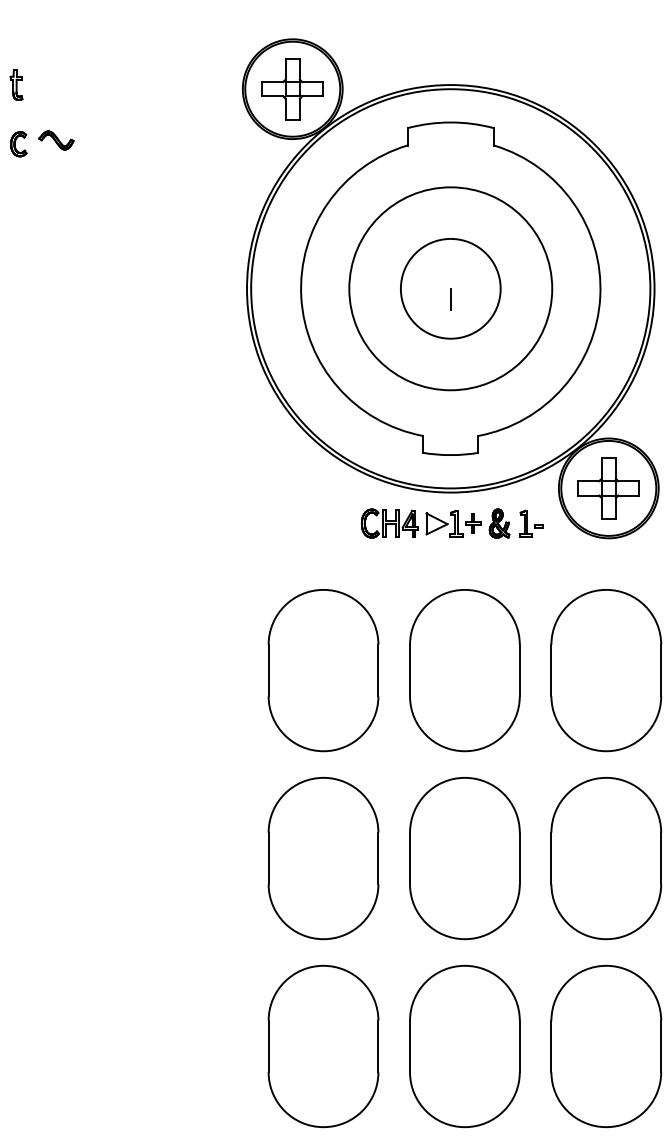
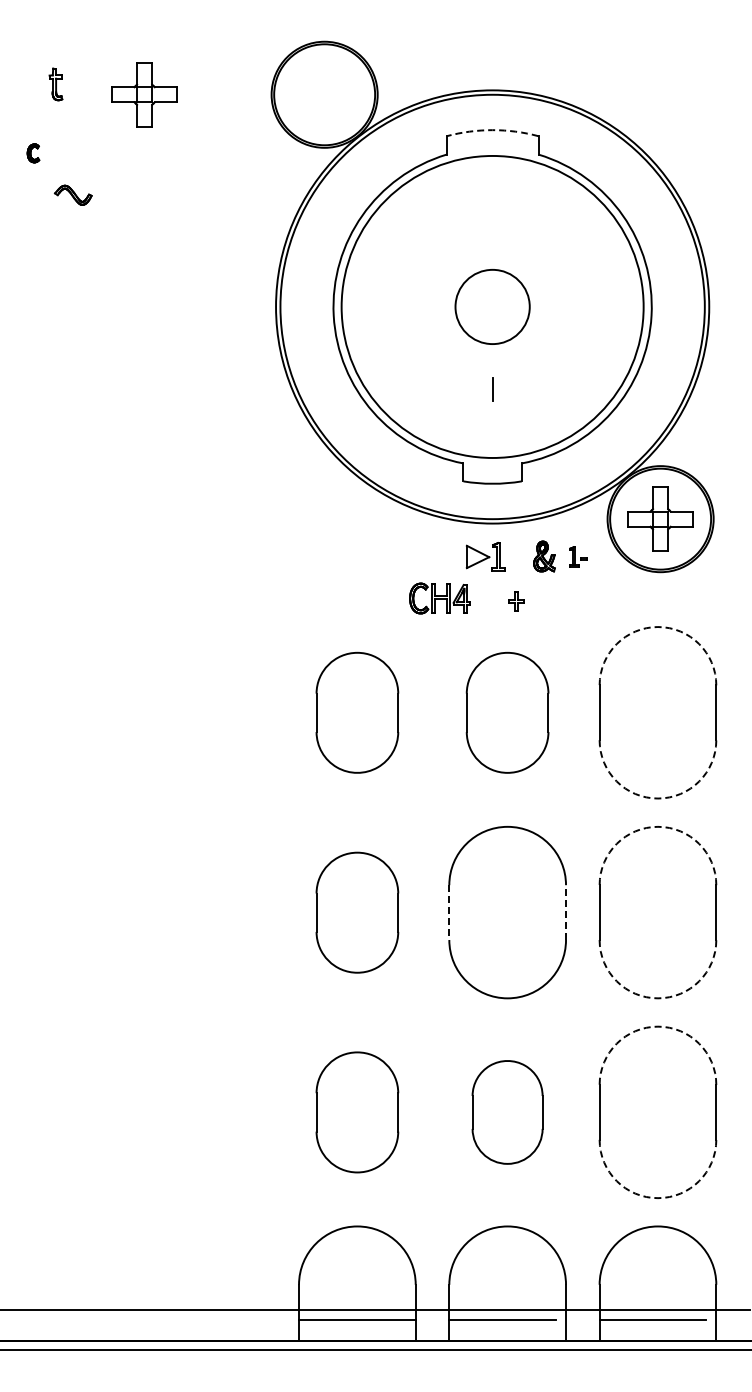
part: (16, 85) -> (55, 84), moved
part: (292, 88) -> (144, 94), moved
arc: (450, 122) -> (492, 130), solid -> dashed
part: (55, 139) -> (72, 194), moved
part: (18, 144) -> (33, 153), size x0.7
circle: (450, 288) -> (492, 306), size x0.7
circle: (450, 288) -> (492, 306), size x1.4
line: (450, 299) -> (492, 389), moved
part: (389, 523) -> (439, 598), moved
part: (473, 523) -> (516, 601), moved
part: (531, 523) -> (578, 556), size x0.7
arc: (605, 590) -> (657, 627), solid -> dashed
part: (323, 670) -> (357, 712), size x0.7
part: (464, 670) -> (507, 712), size x0.7
arc: (605, 751) -> (657, 798), solid -> dashed
arc: (605, 777) -> (657, 826), solid -> dashed
part: (323, 858) -> (357, 912), size x0.7
line: (520, 858) -> (566, 912), solid -> dashed
line: (410, 859) -> (449, 913), solid -> dashed
arc: (605, 939) -> (657, 998), solid -> dashed
arc: (605, 965) -> (657, 1026), solid -> dashed
part: (323, 1046) -> (357, 1112), size x0.7
part: (464, 1046) -> (507, 1112), size x0.6
arc: (605, 1127) -> (657, 1198), solid -> dashed

